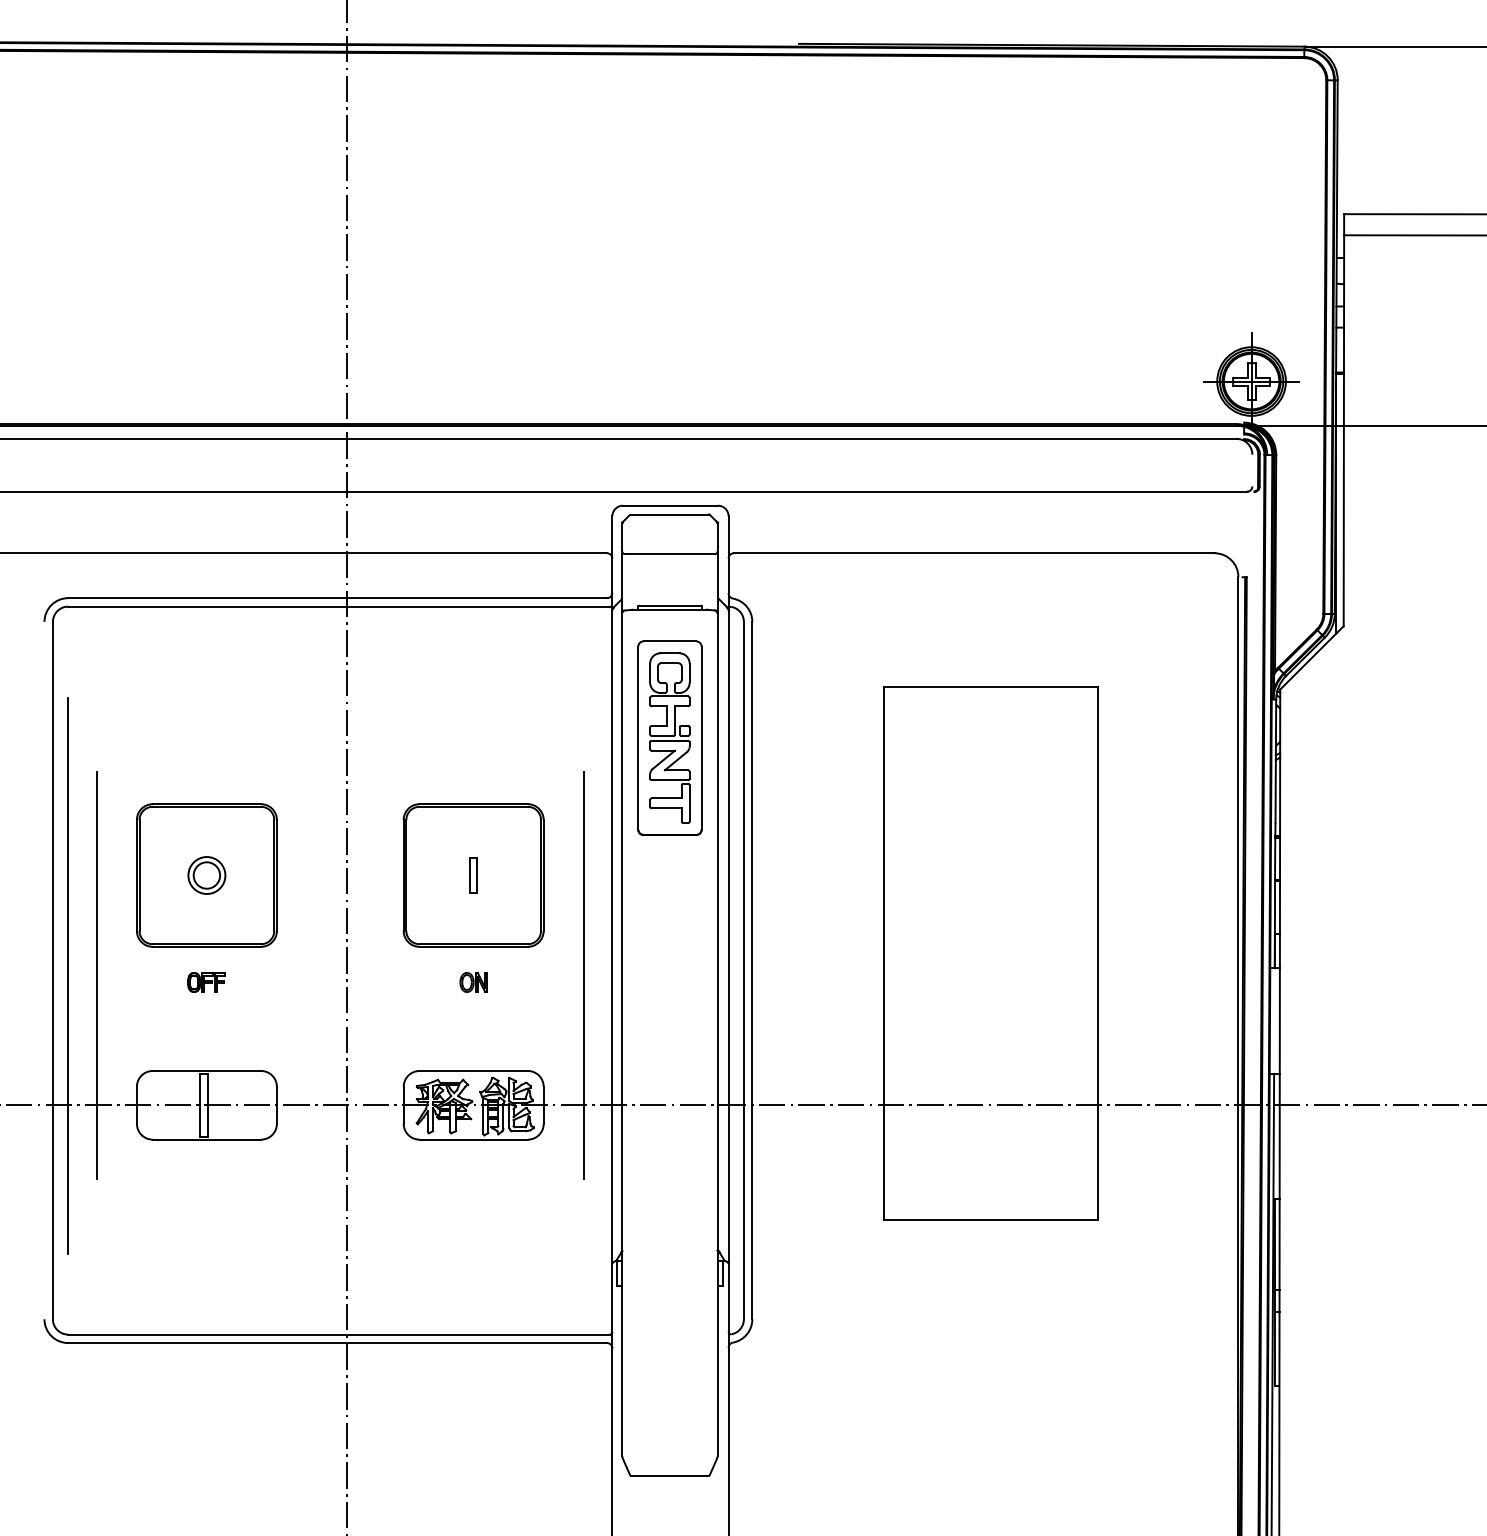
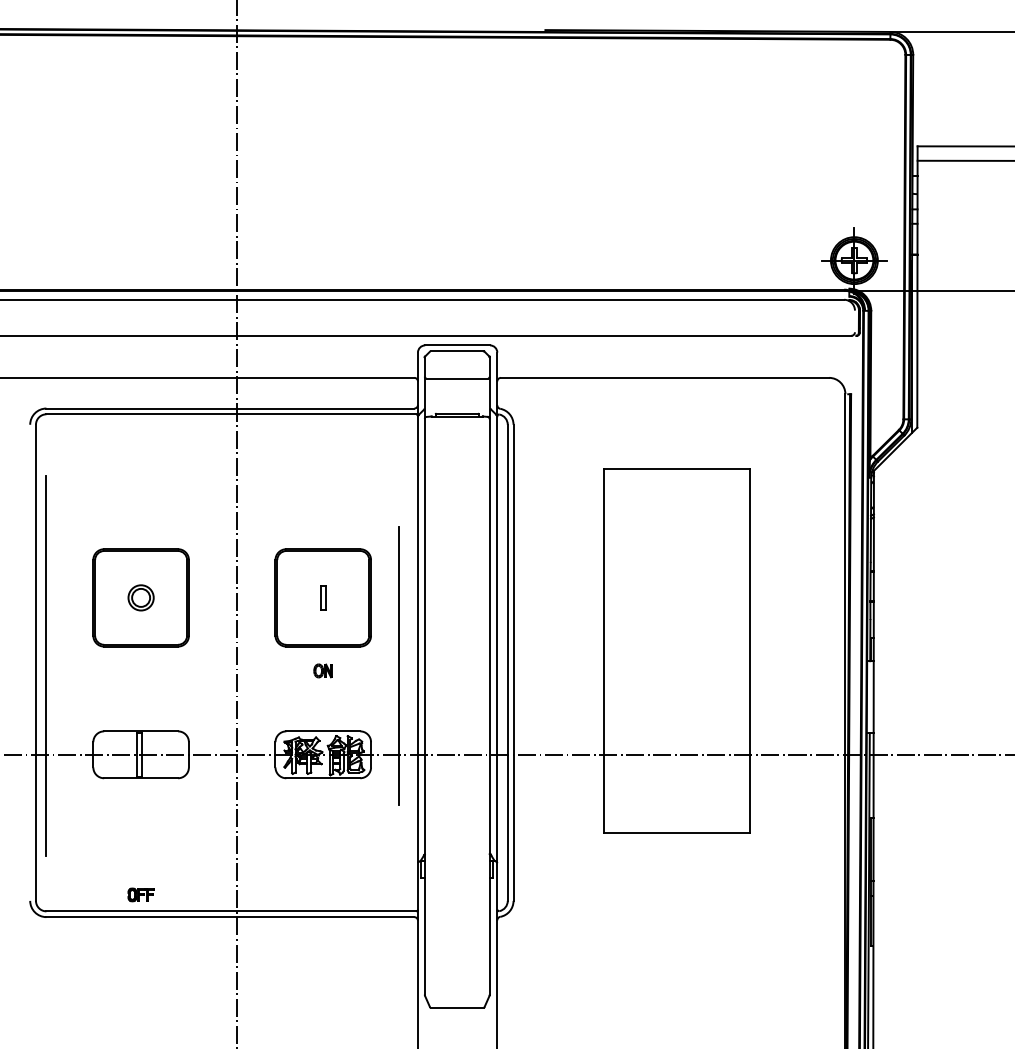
part: (668, 738) -> (456, 504), removed
line: (96, 975) -> (65, 666), removed
part: (205, 981) -> (140, 894), moved

